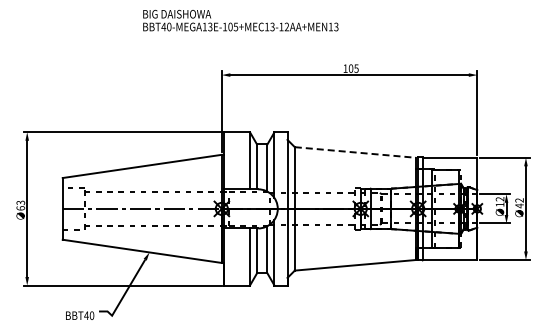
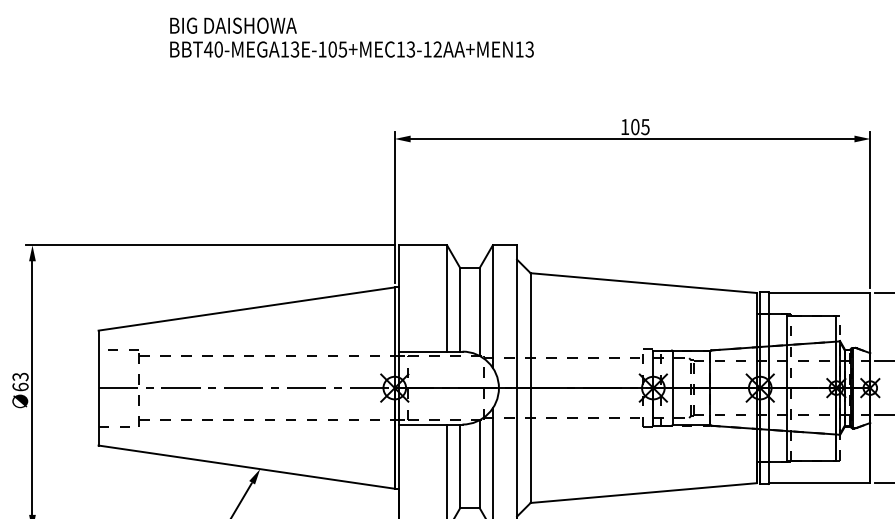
text: (240, 20) -> (351, 37), moved
line: (355, 152) -> (643, 283), dashed -> solid

